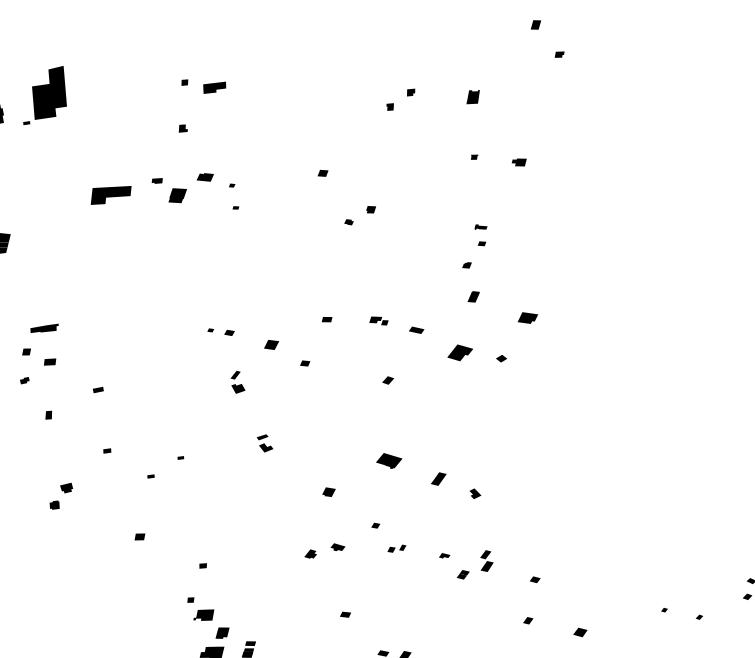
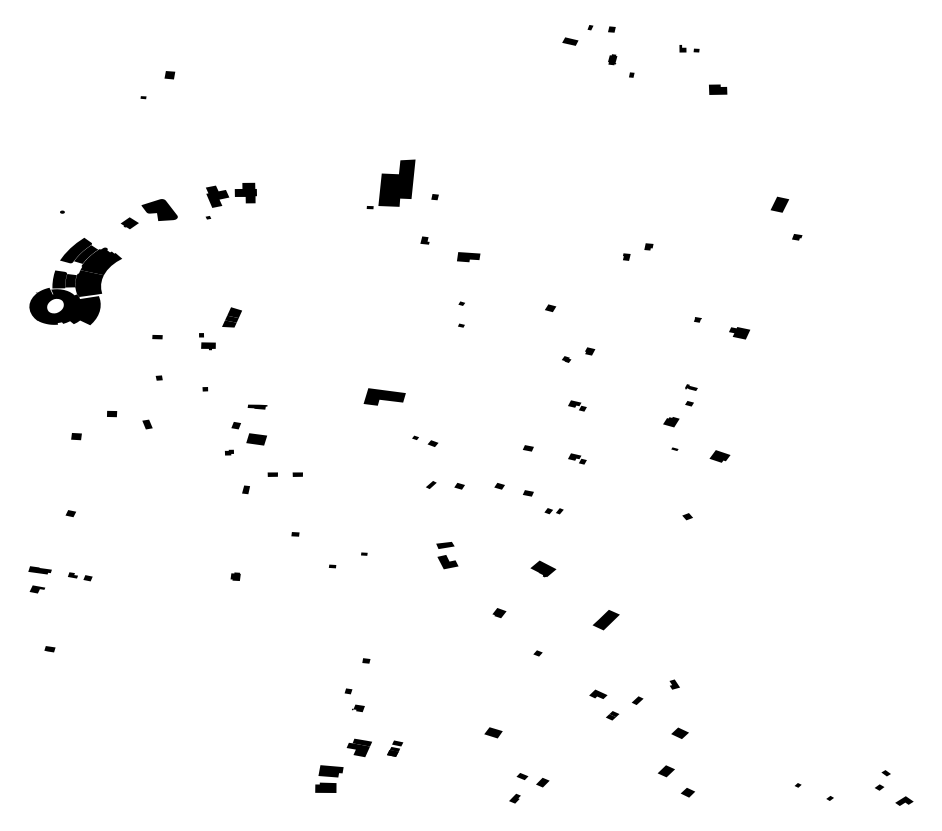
part: (535, 24) -> (779, 204), size x1.6
part: (214, 87) -> (468, 257), moved
part: (42, 95) -> (390, 184), moved
part: (472, 97) -> (706, 262), removed
part: (519, 162) -> (739, 332), size x1.4
fill: (205, 177) -> (437, 291), removed
fill: (157, 180) -> (391, 285), removed
part: (110, 193) -> (384, 396), moved
part: (177, 195) -> (407, 303), removed
part: (467, 265) -> (671, 421), size x1.6
part: (368, 266) -> (577, 405), added
fill: (473, 296) -> (671, 452), removed
part: (527, 317) -> (719, 456), moved
part: (44, 328) -> (257, 406), size x0.7
fill: (416, 330) -> (611, 474), removed
fill: (271, 344) -> (470, 462), removed
fill: (460, 352) -> (649, 503), removed
part: (49, 362) -> (256, 439), size x1.6
part: (335, 365) -> (528, 493), added
part: (264, 371) -> (459, 486), added
fill: (388, 380) -> (575, 517), removed
fill: (238, 387) -> (431, 497), removed
part: (72, 394) -> (272, 474), added
part: (264, 442) -> (446, 554), size x1.6
part: (389, 460) -> (543, 568), moved
part: (438, 479) -> (606, 620), size x1.6
fill: (67, 488) -> (250, 562), removed
part: (475, 493) -> (674, 684), moved
fill: (140, 536) -> (311, 621), removed
fill: (337, 546) -> (497, 666), removed
part: (396, 549) -> (553, 511), moved
fill: (310, 553) -> (470, 668), removed
part: (443, 555) -> (597, 693), size x1.6
fill: (486, 565) -> (636, 711), removed
part: (535, 579) -> (680, 733), size x1.6
part: (344, 614) -> (492, 732), size x1.6
part: (204, 615) -> (358, 708), size x0.6
part: (528, 620) -> (666, 770), size x1.6
part: (579, 632) -> (687, 792), moved
fill: (222, 633) -> (372, 728), removed

